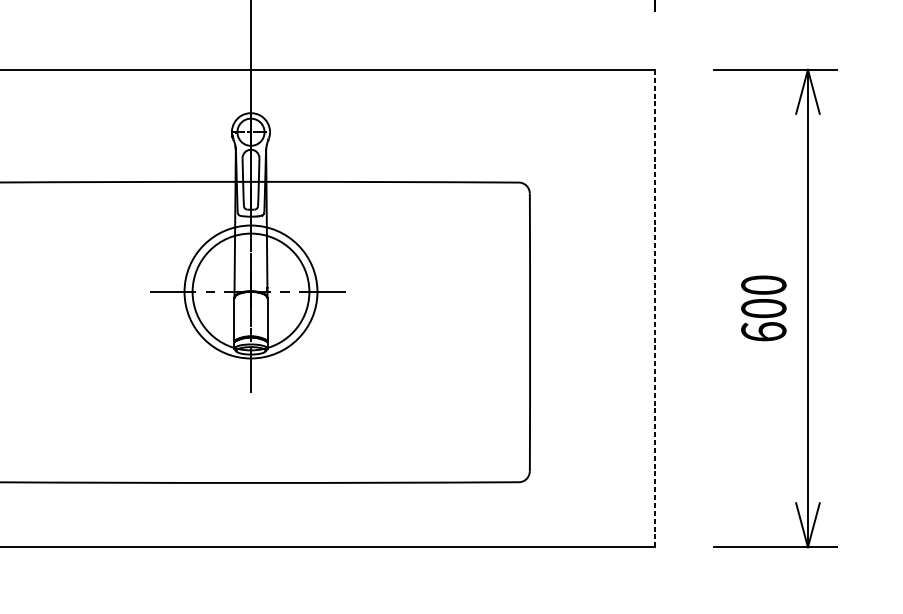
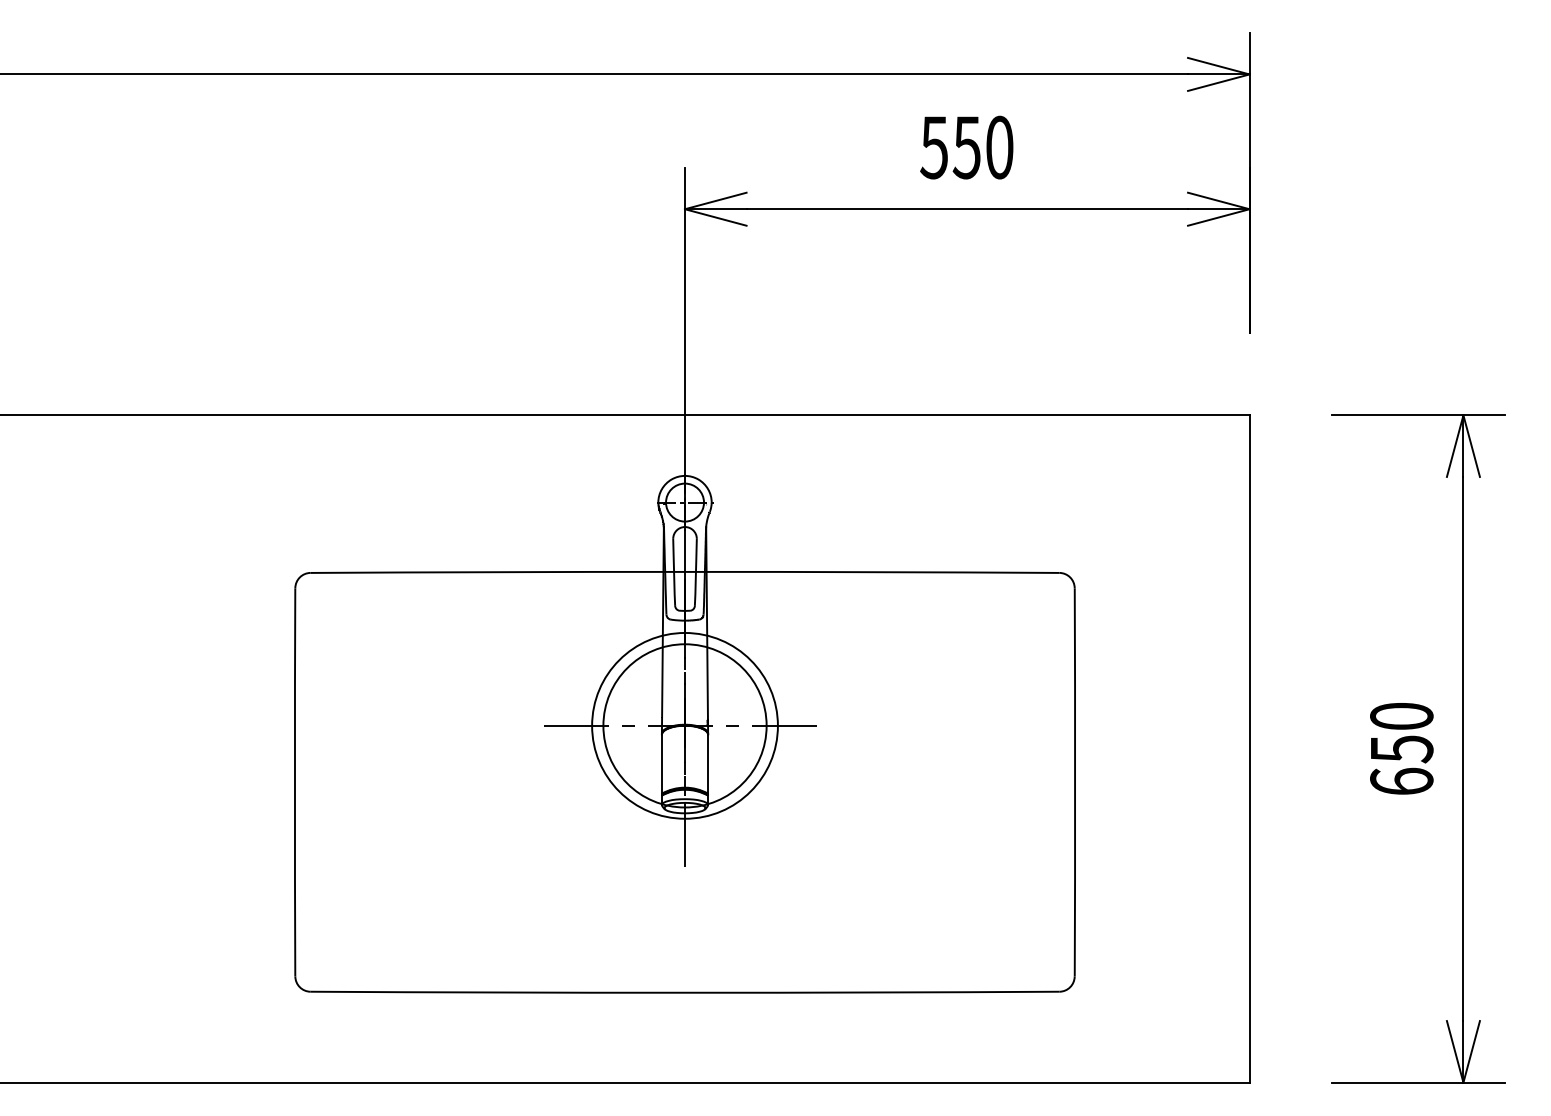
line: (654, 308) -> (1249, 748), dashed -> solid
text: (763, 308) -> (1401, 749), 600 -> 650

